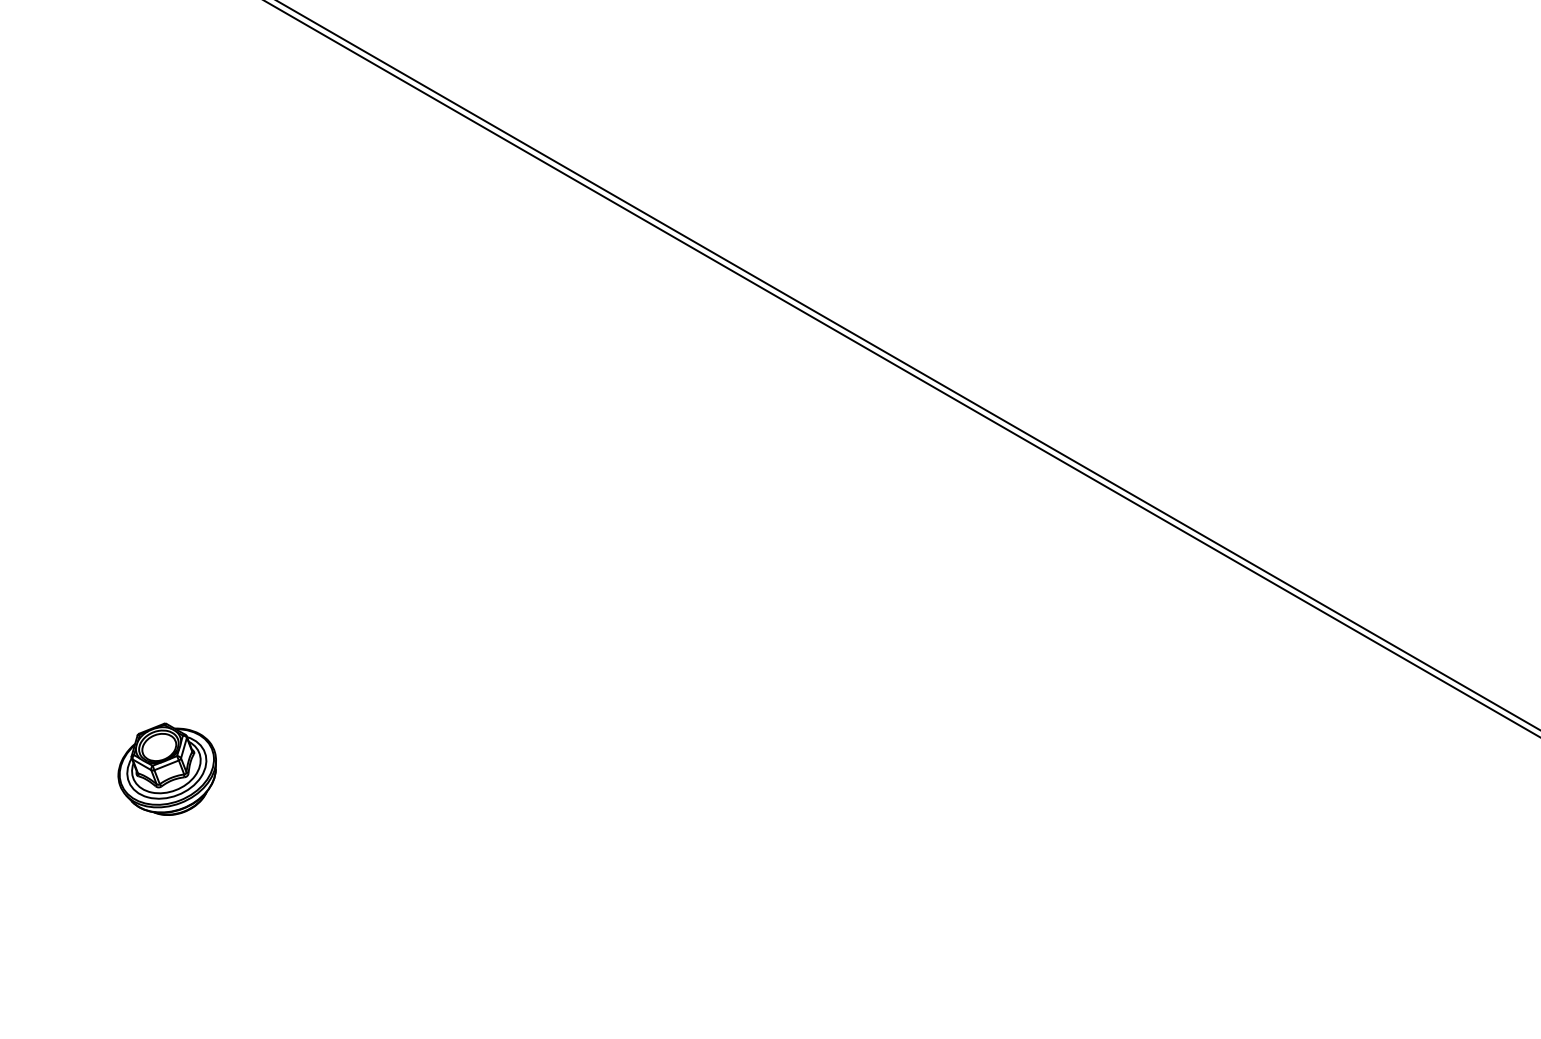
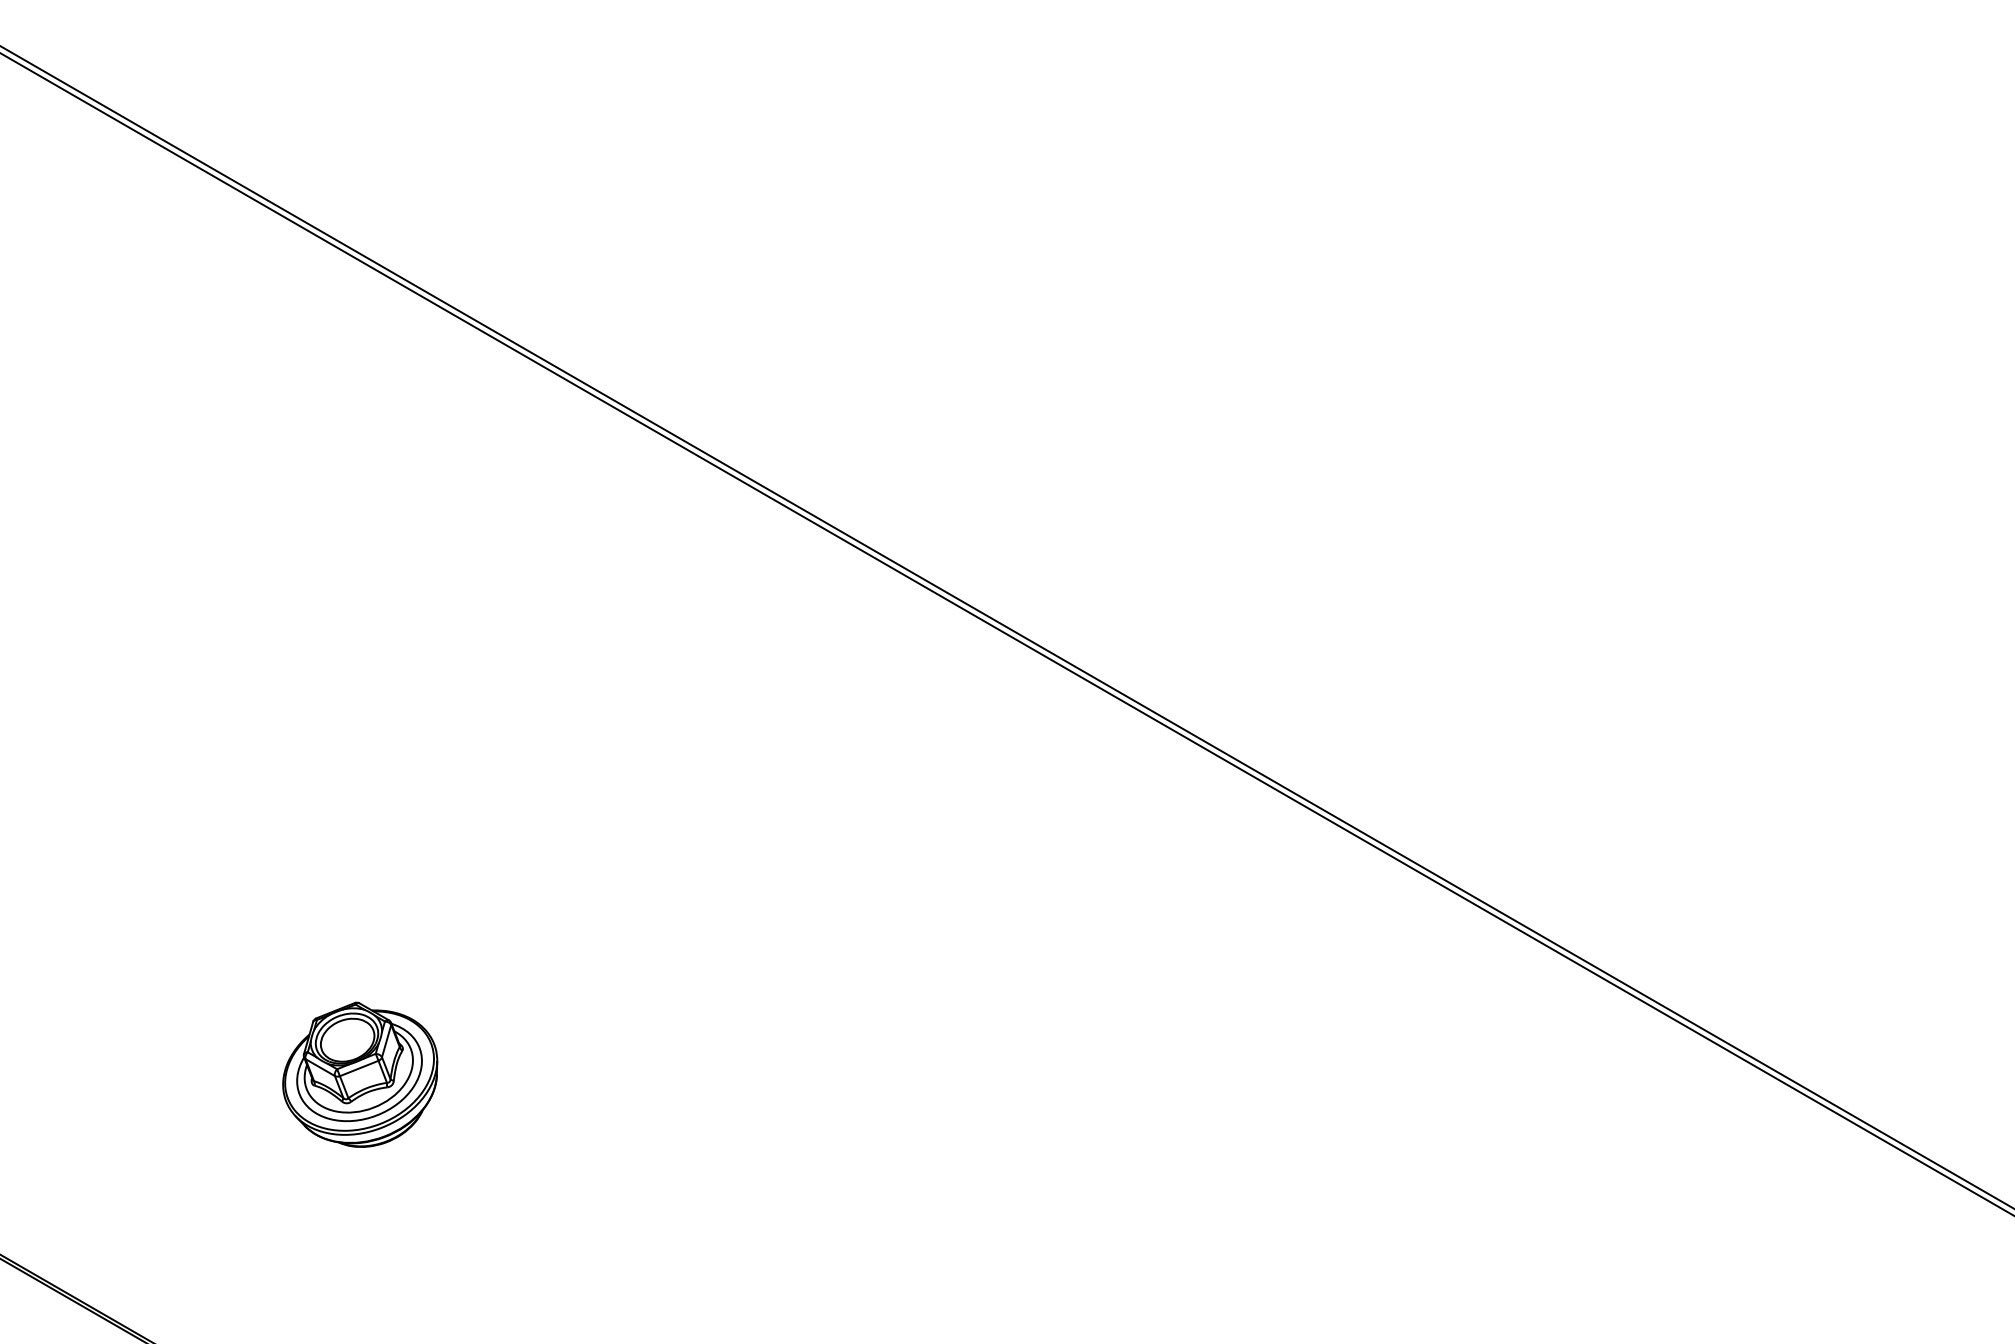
part: (167, 769) -> (360, 1074), size x1.6

